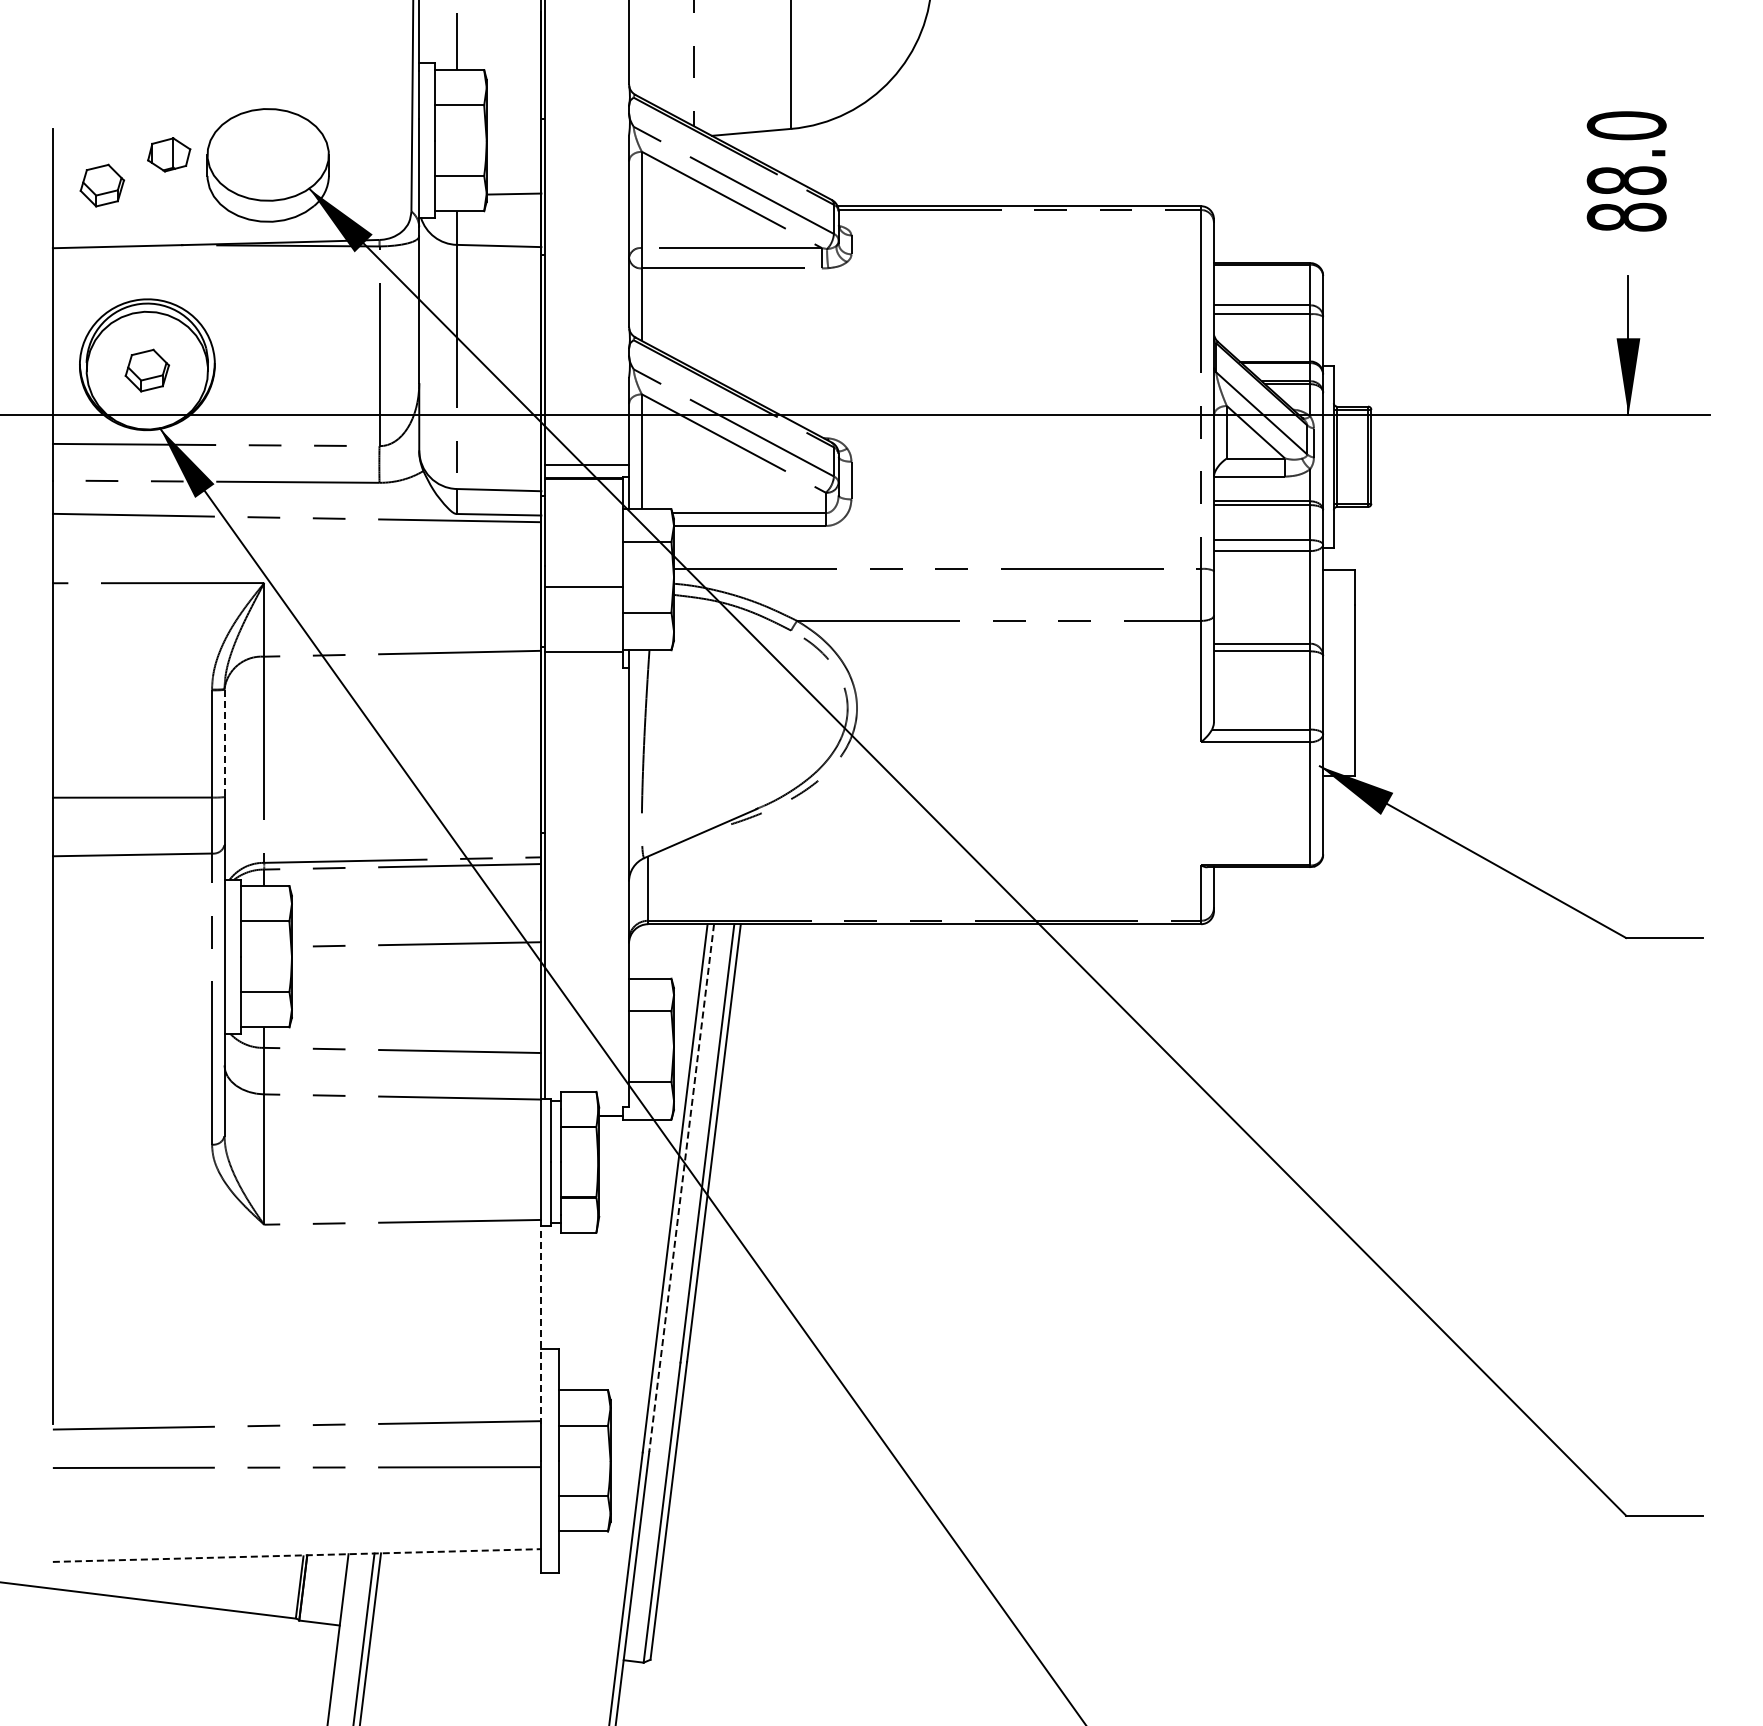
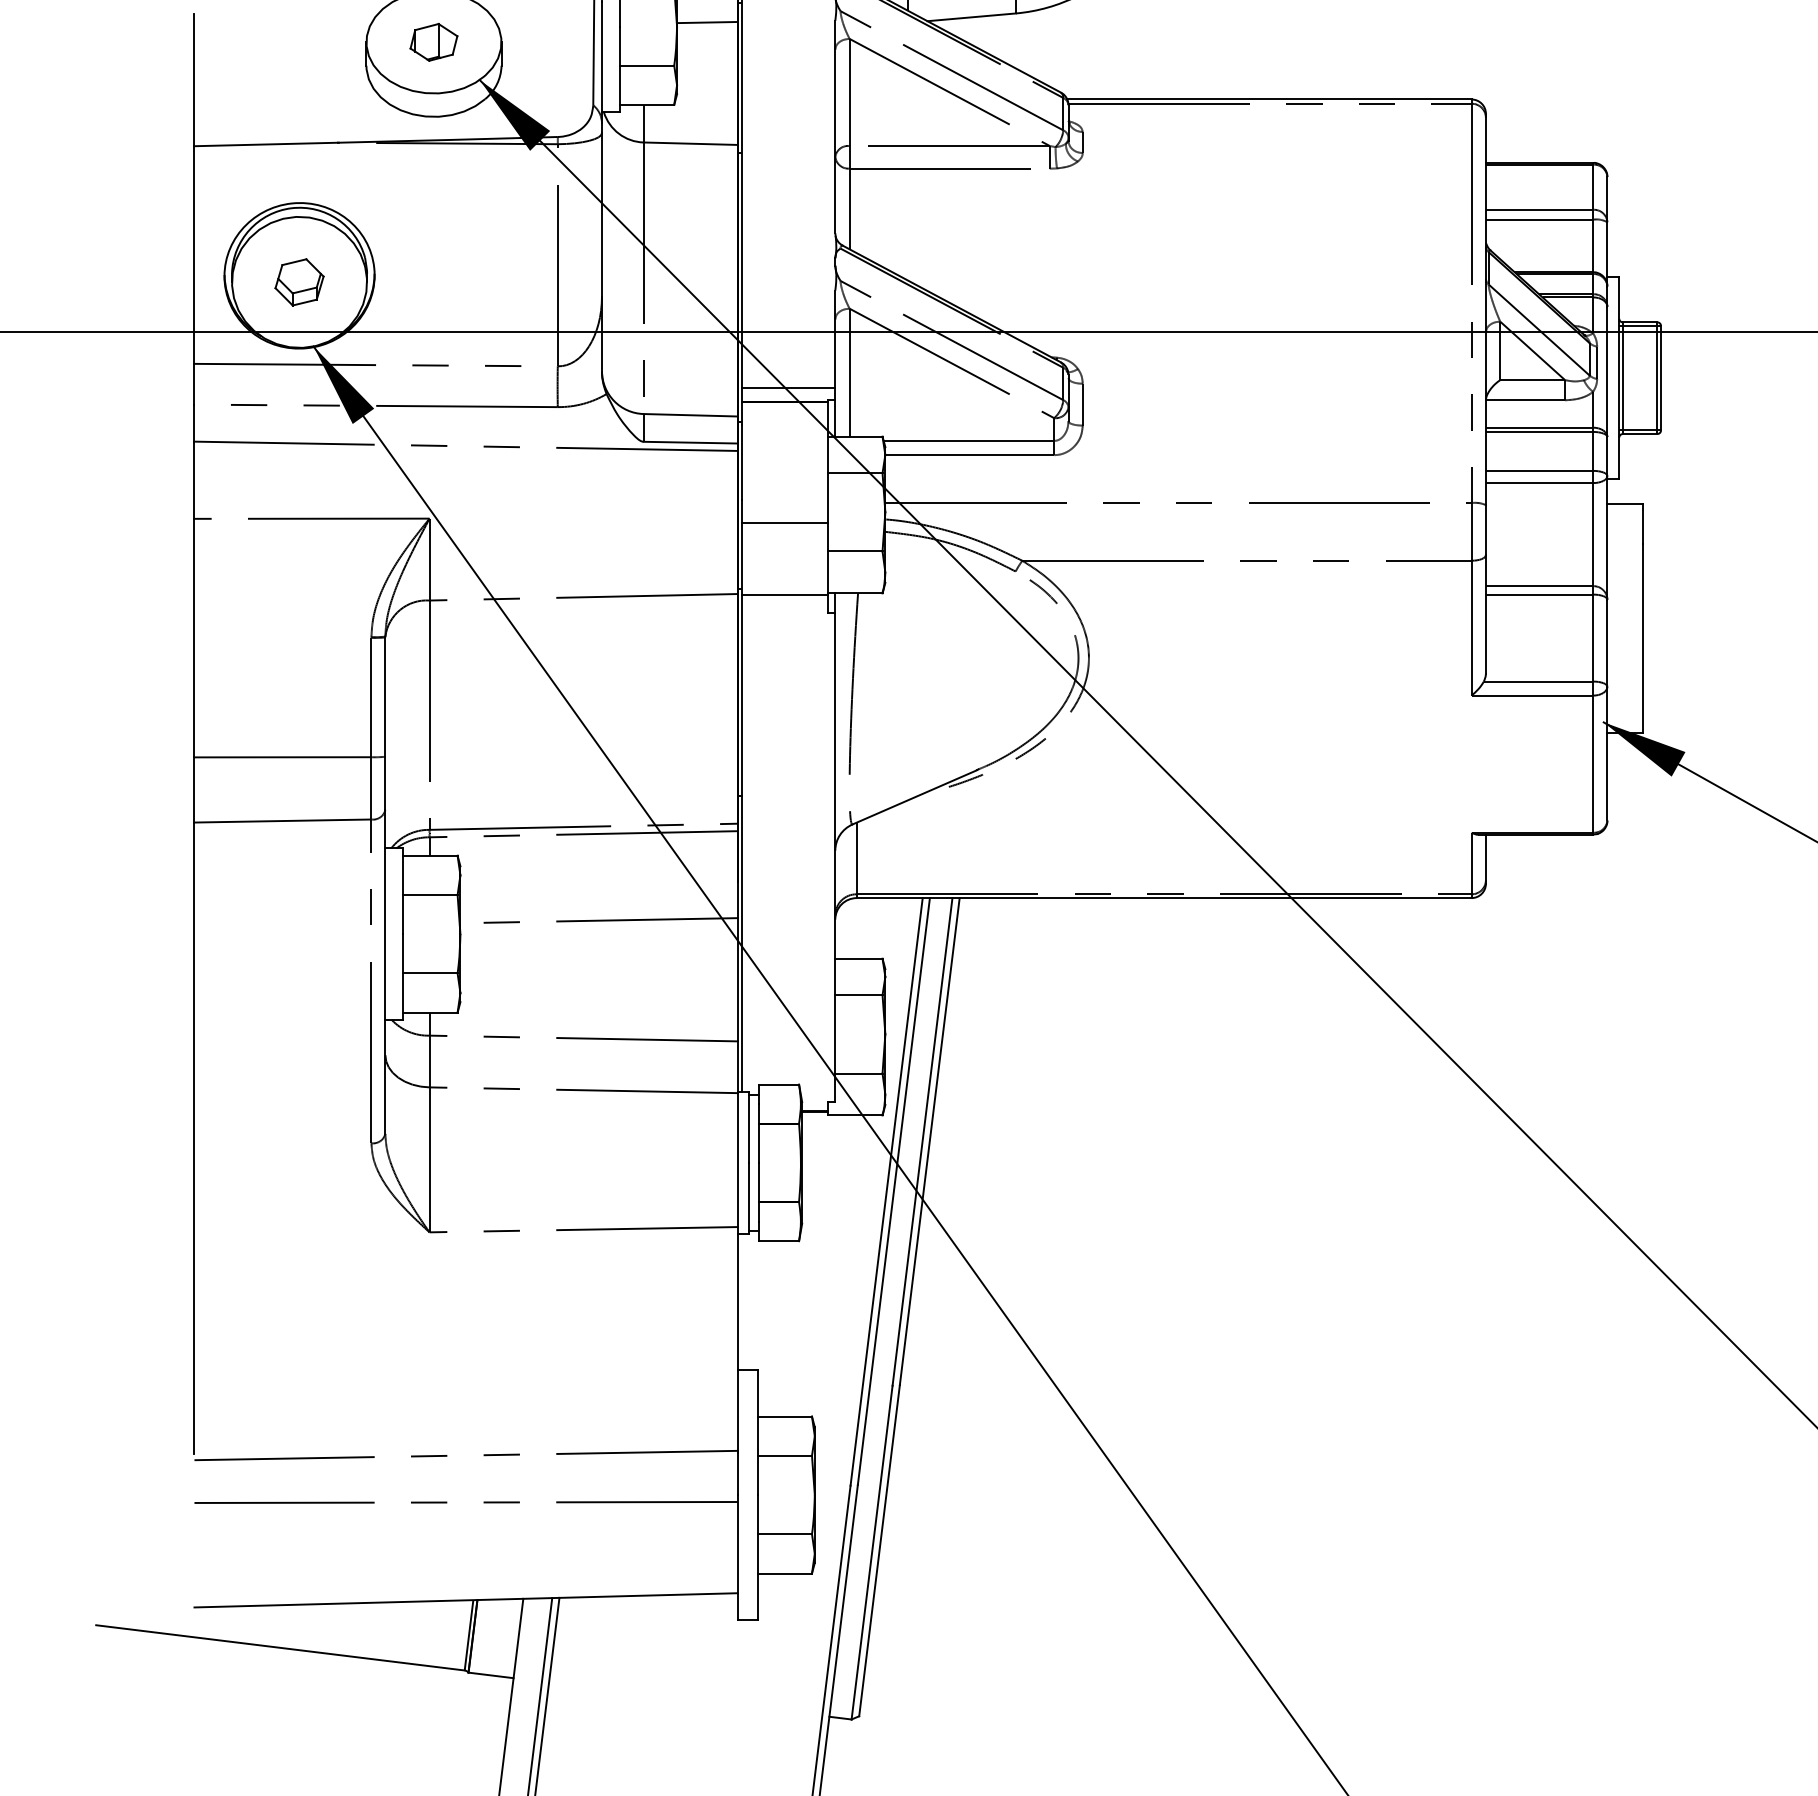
part: (169, 154) -> (434, 41), moved
part: (102, 185) -> (249, 76), removed
line: (514, 193) -> (706, 21), moved
line: (224, 743) -> (385, 697), dashed -> solid
line: (681, 1188) -> (893, 1192), dashed -> solid
line: (541, 1320) -> (737, 1338), dashed -> solid
line: (297, 1555) -> (466, 1600), dashed -> solid

